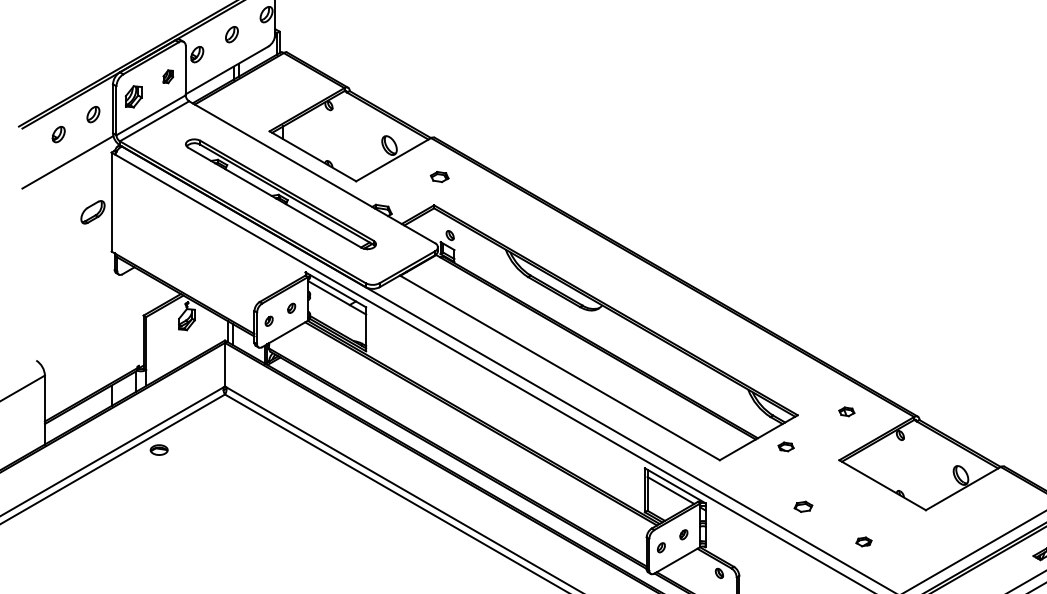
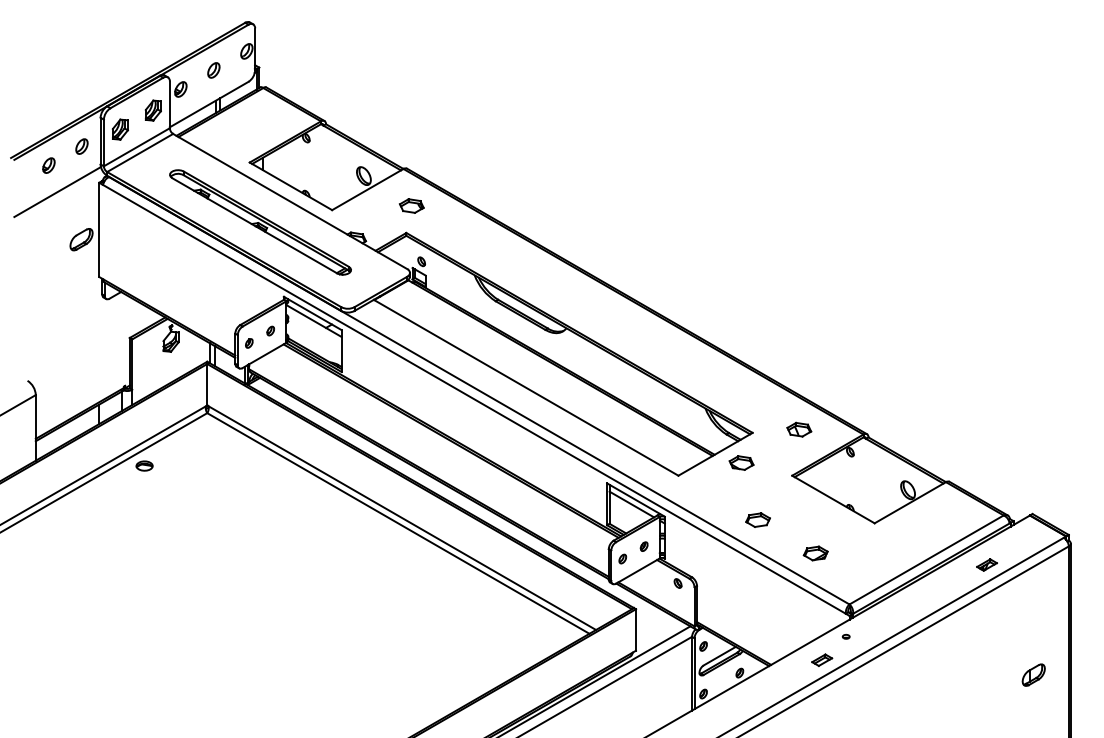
part: (167, 76) -> (152, 110), size x1.67
part: (439, 176) -> (411, 205), size x1.43
part: (846, 411) -> (799, 429), size x1.67
part: (786, 446) -> (741, 462), size x1.67
part: (802, 506) -> (757, 519), size x1.43
part: (863, 541) -> (815, 553), size x1.67

